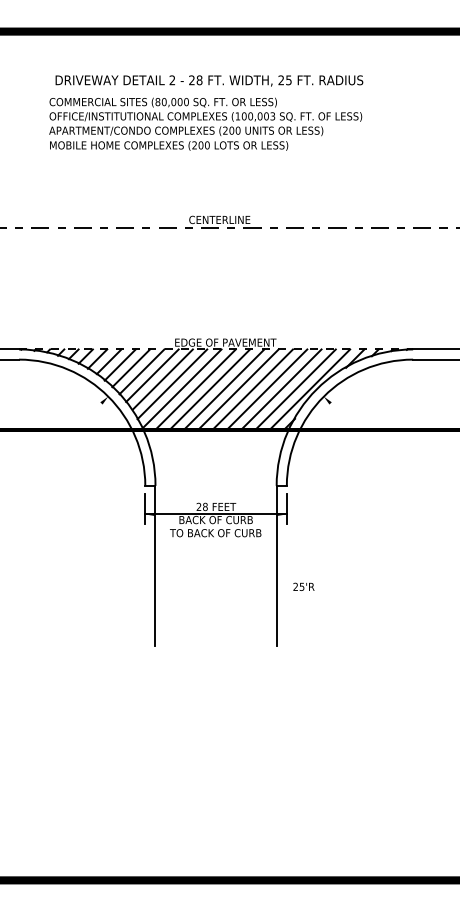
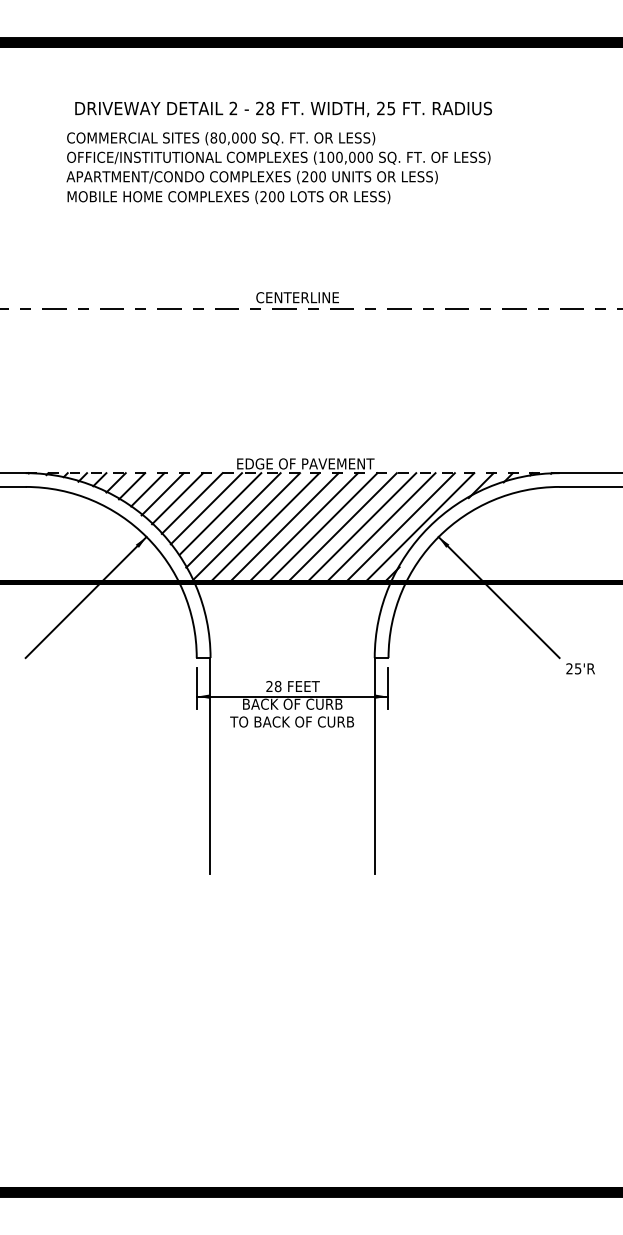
text: (272, 115) -> (369, 156), (100,003 -> (100,000
line: (63, 441) -> (85, 597), added
line: (368, 441) -> (498, 597), added
text: (303, 586) -> (580, 668), moved

